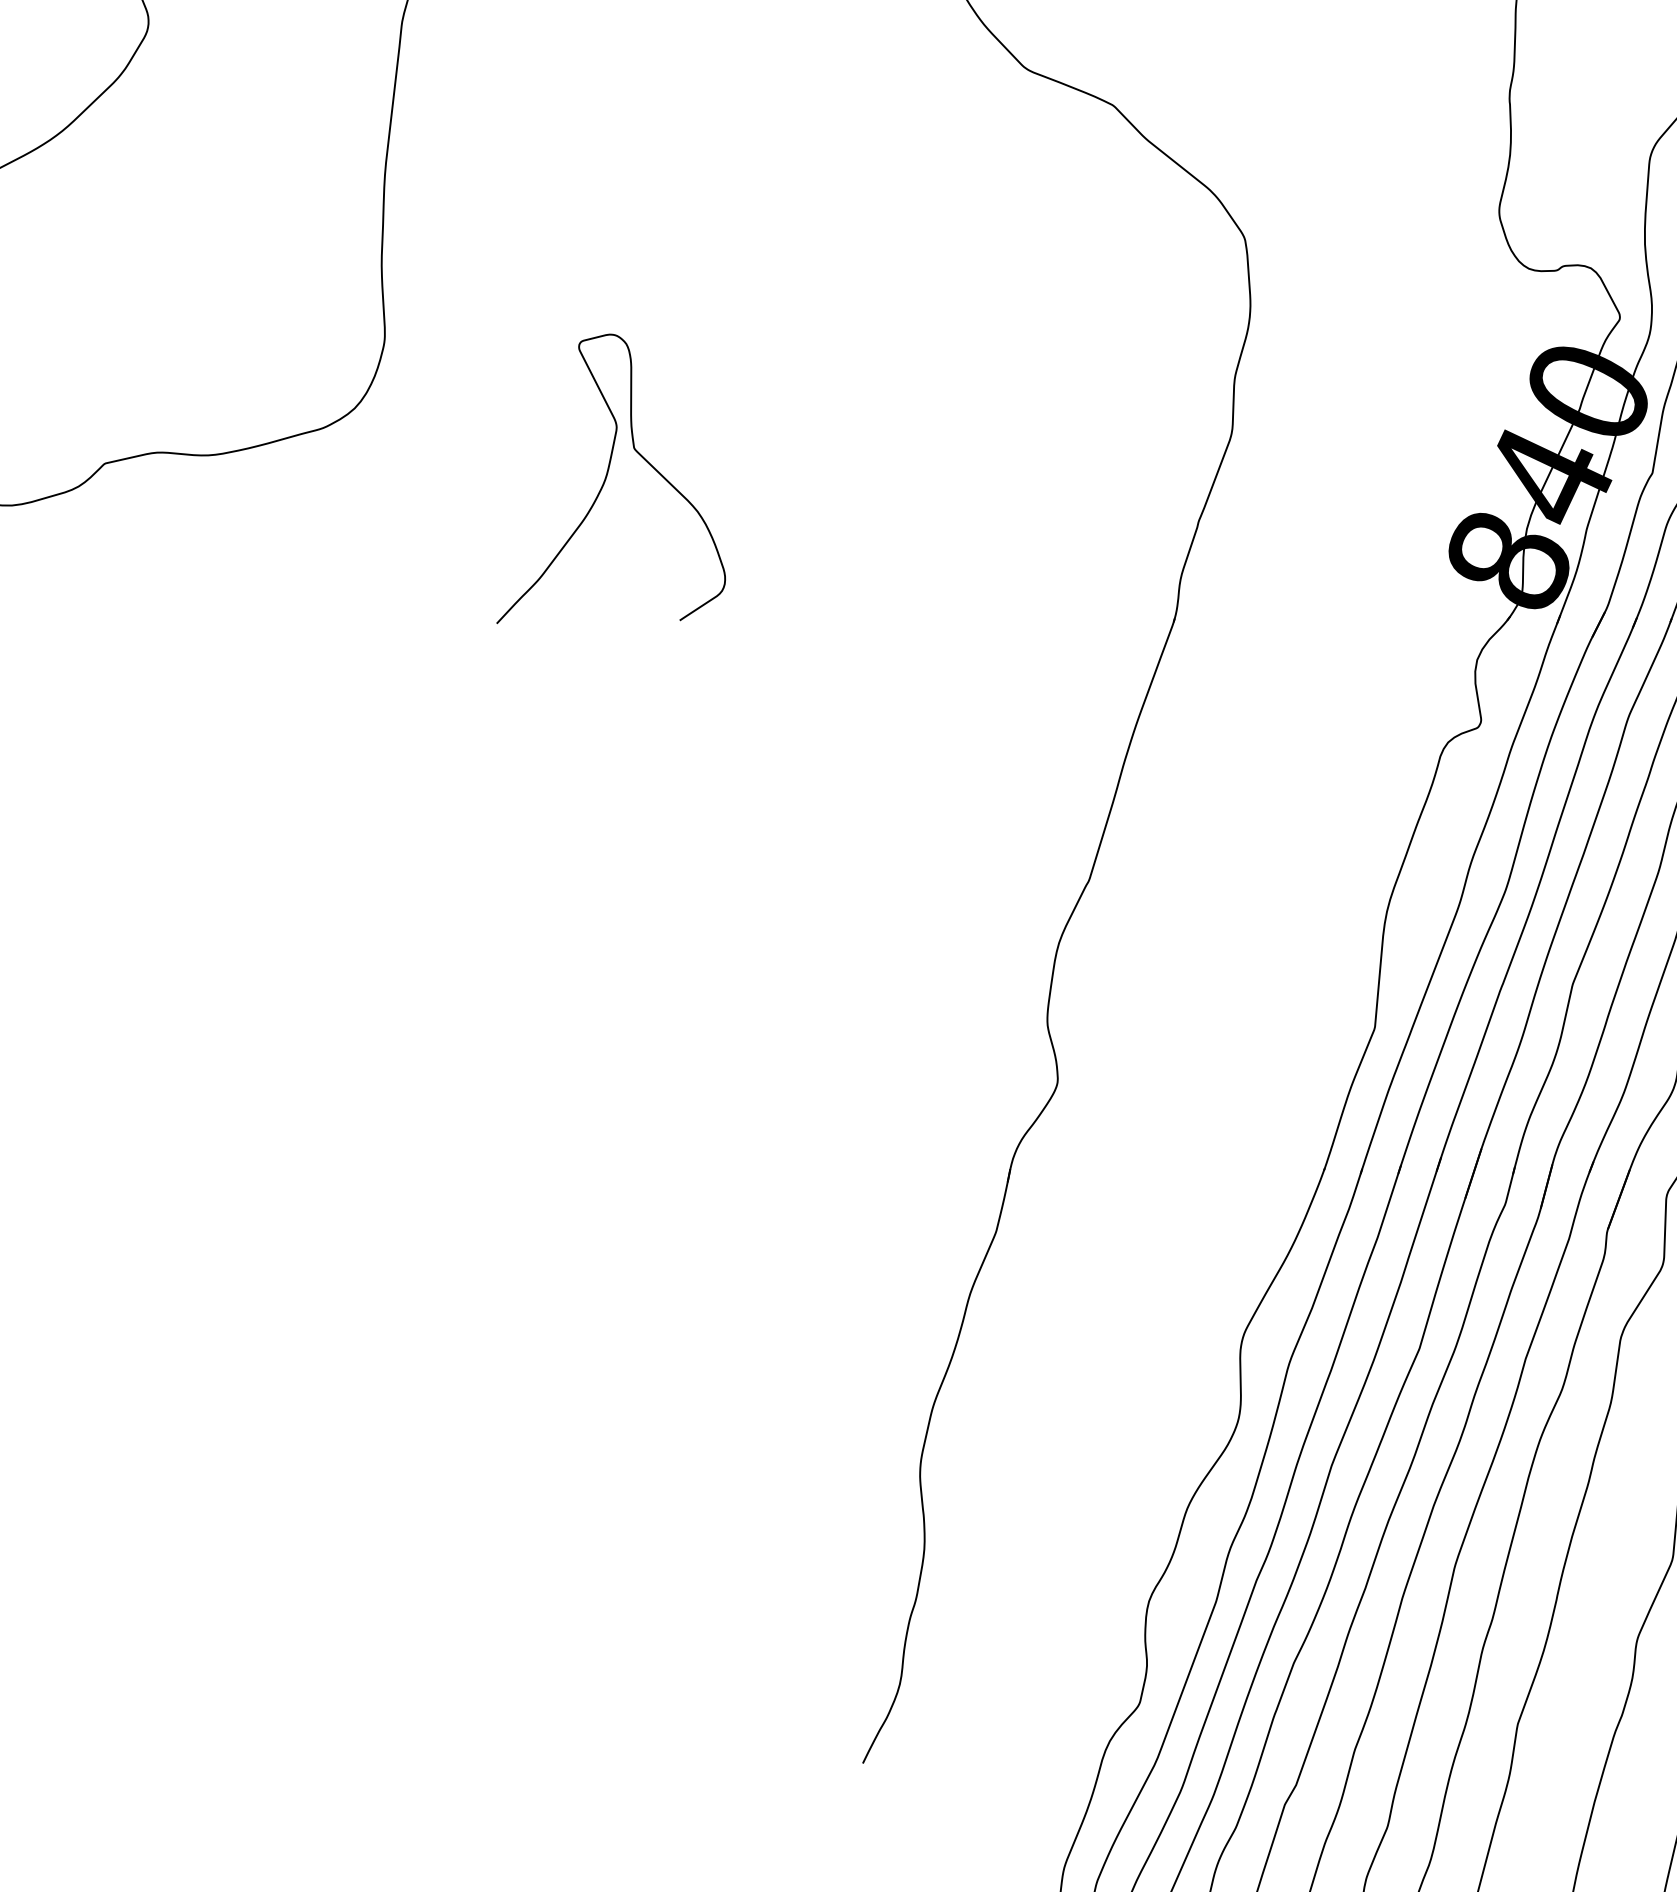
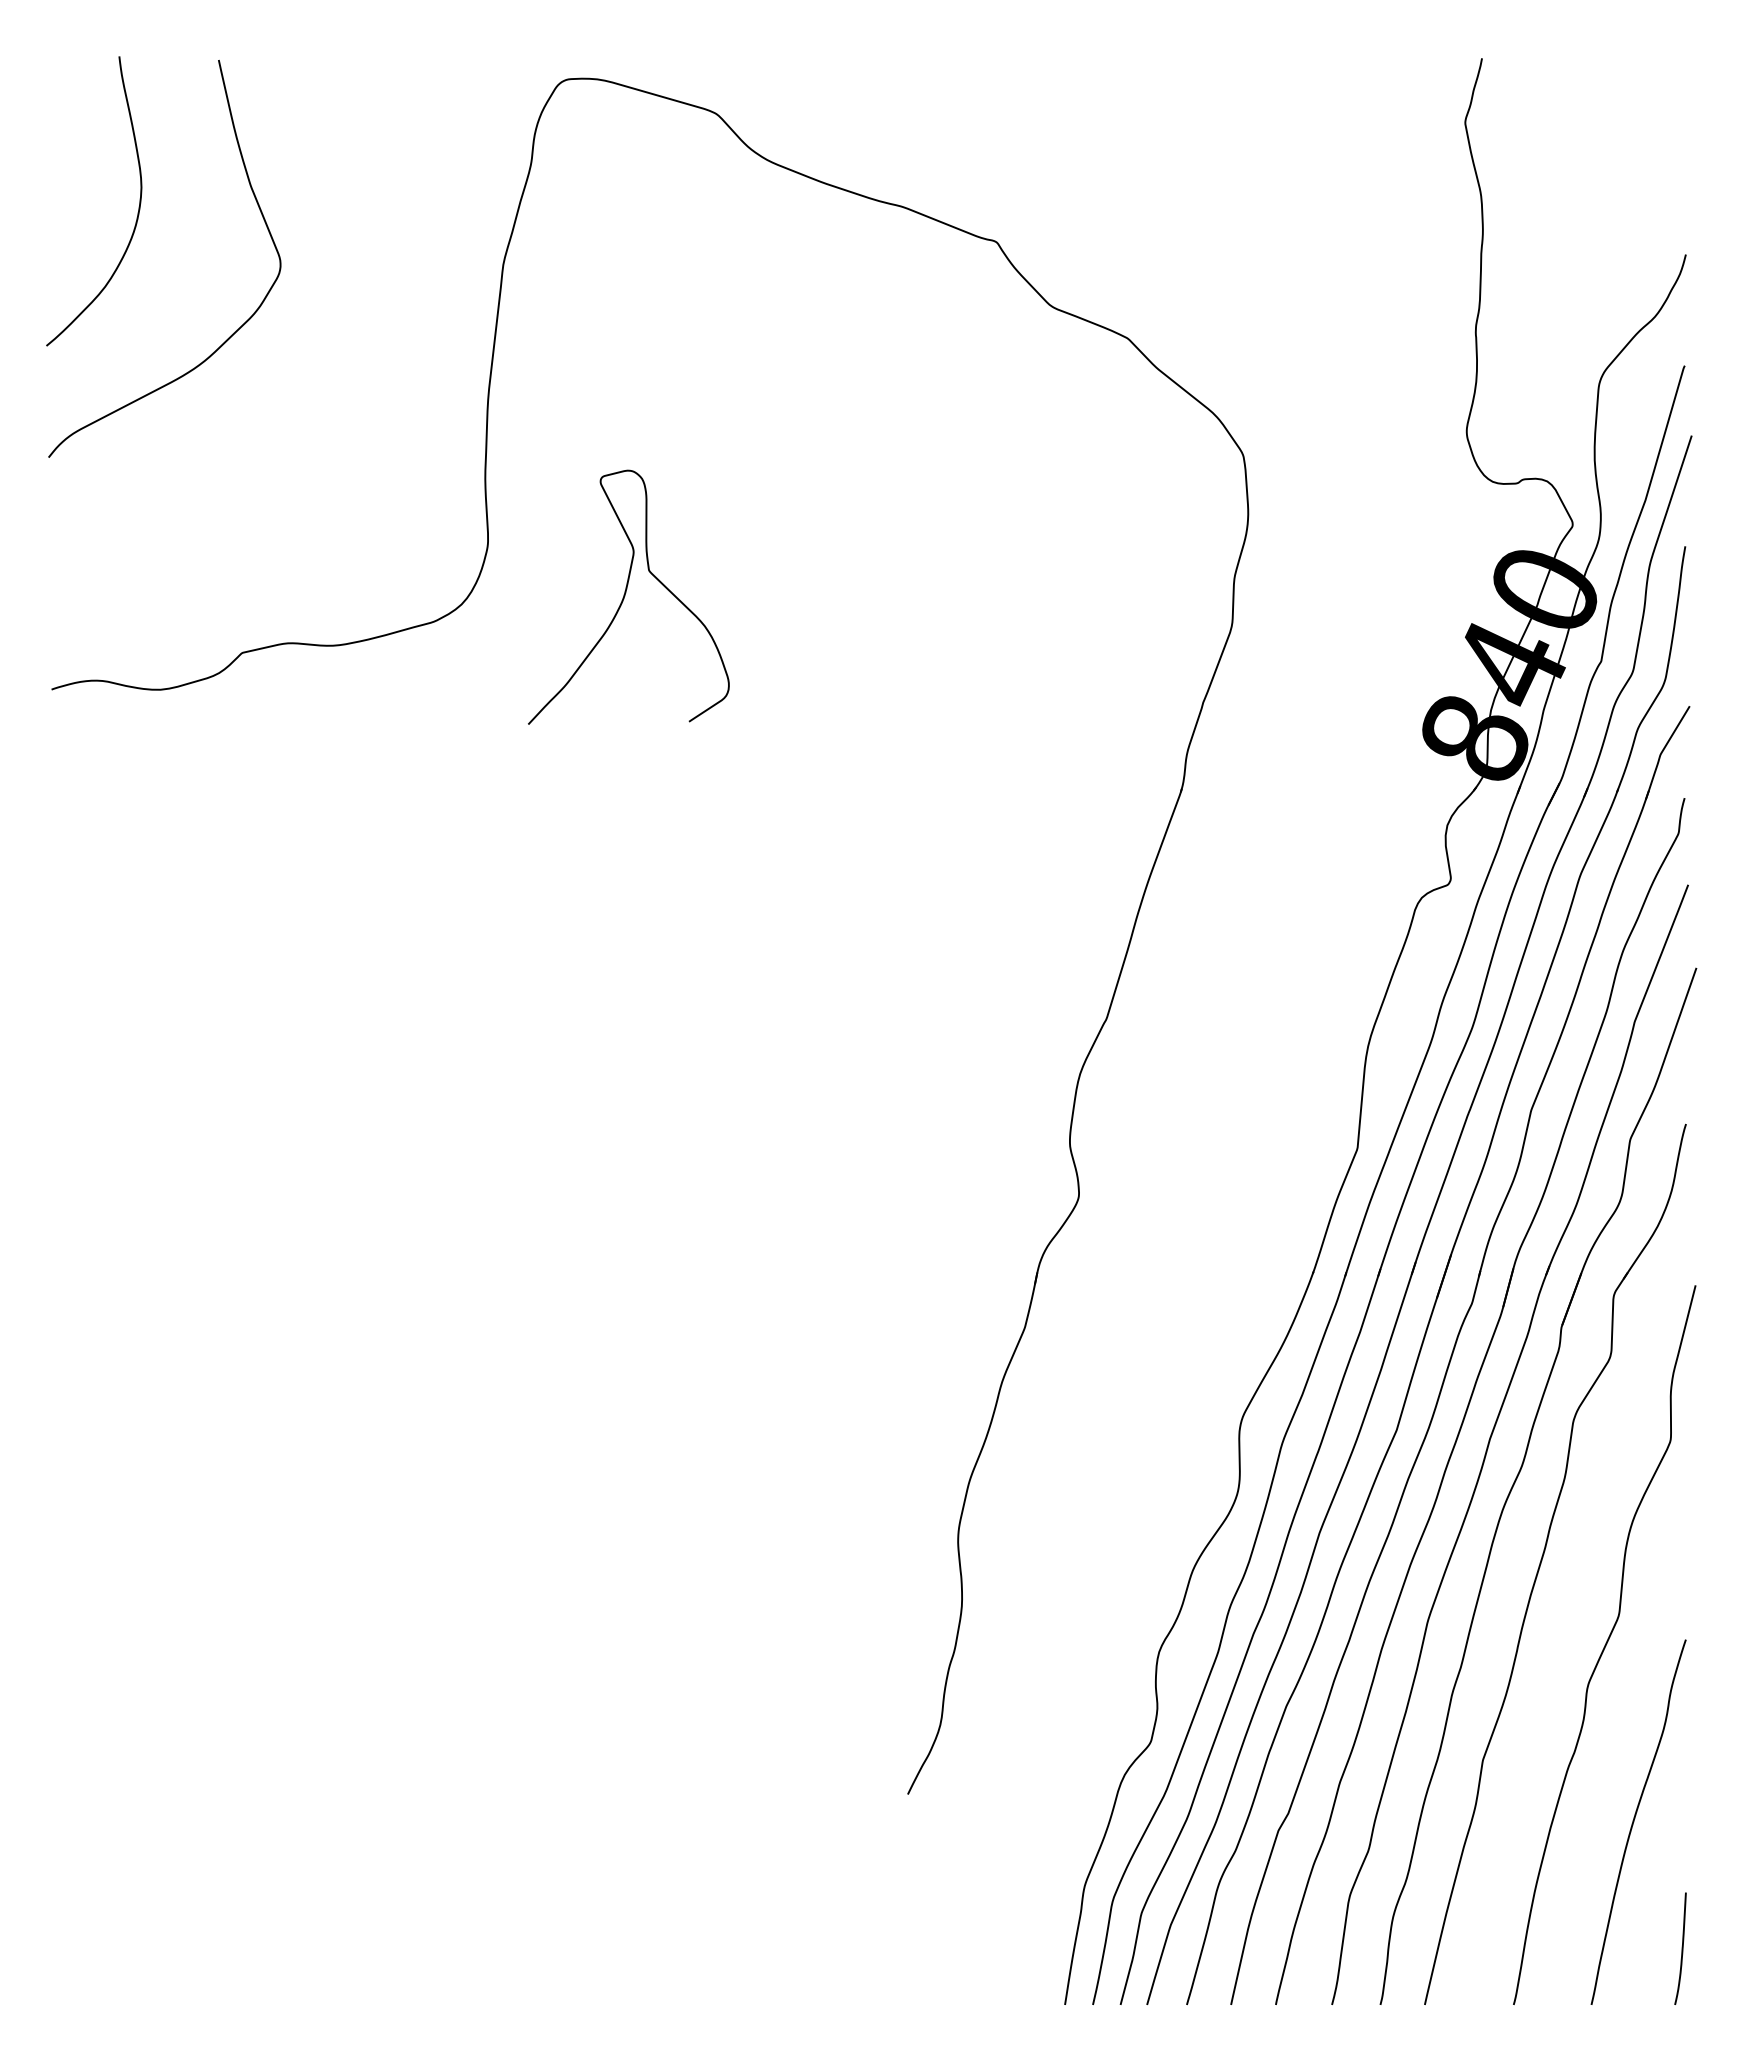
curve: (607, 477) -> (625, 596), moved

